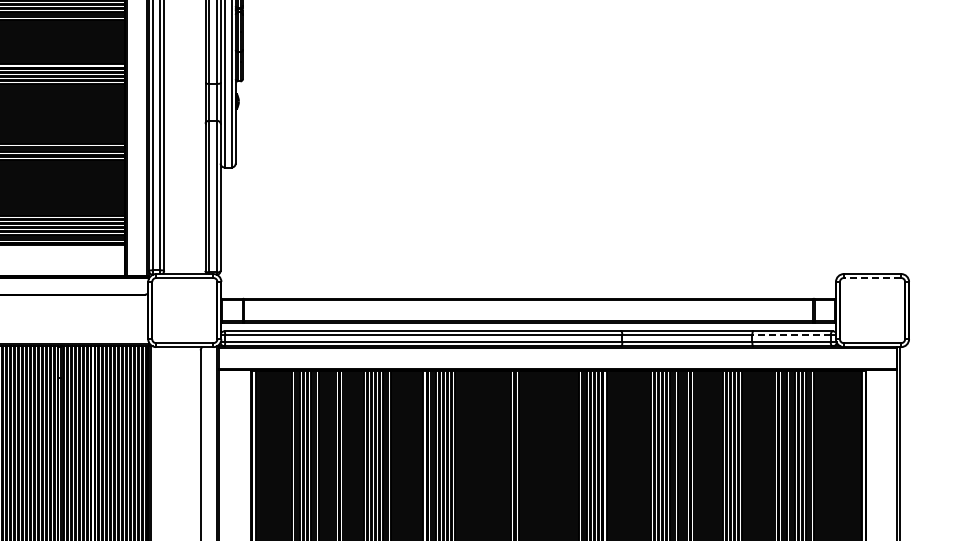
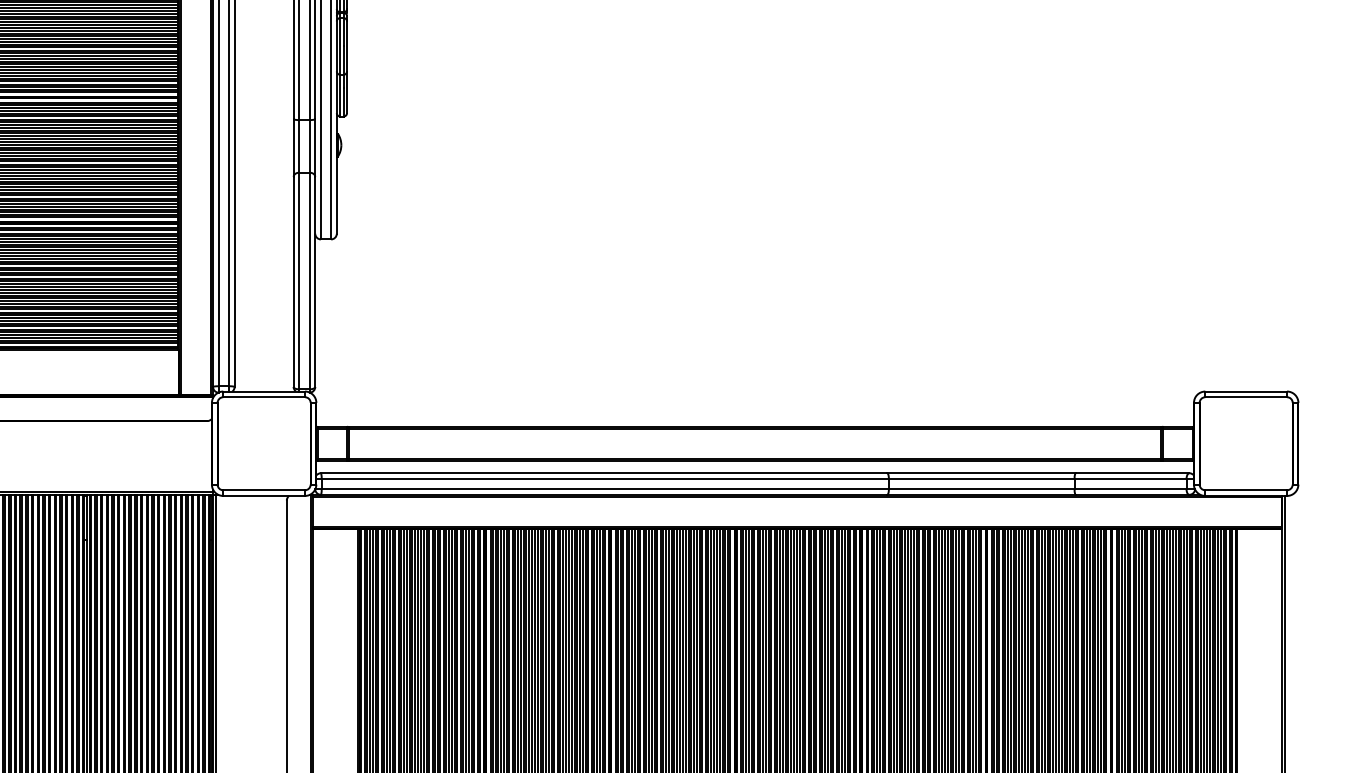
line: (872, 278) -> (1246, 397), dashed -> solid
line: (791, 335) -> (1130, 479), dashed -> solid

